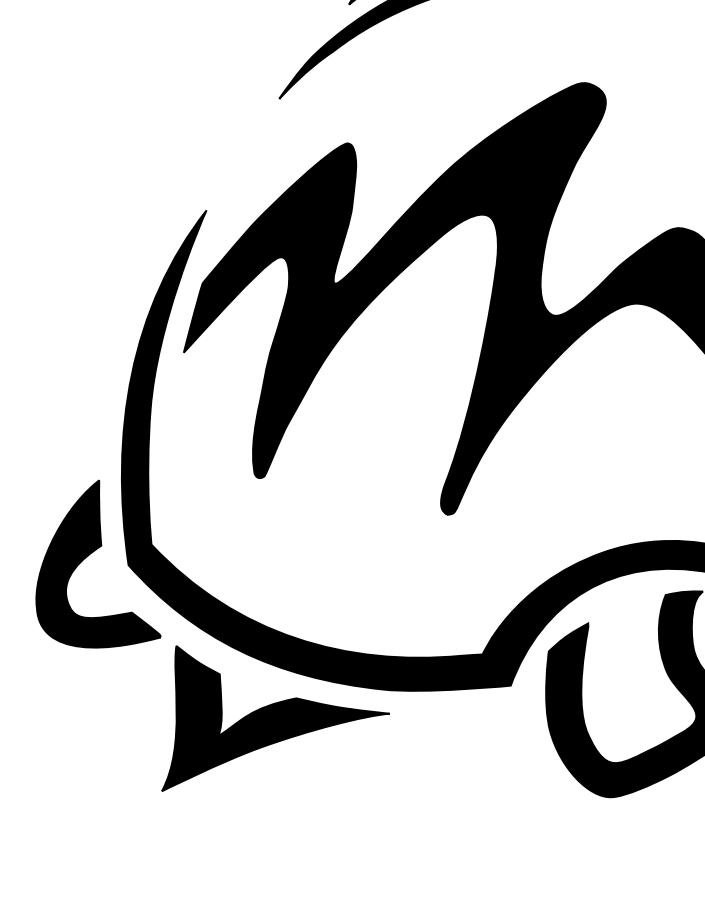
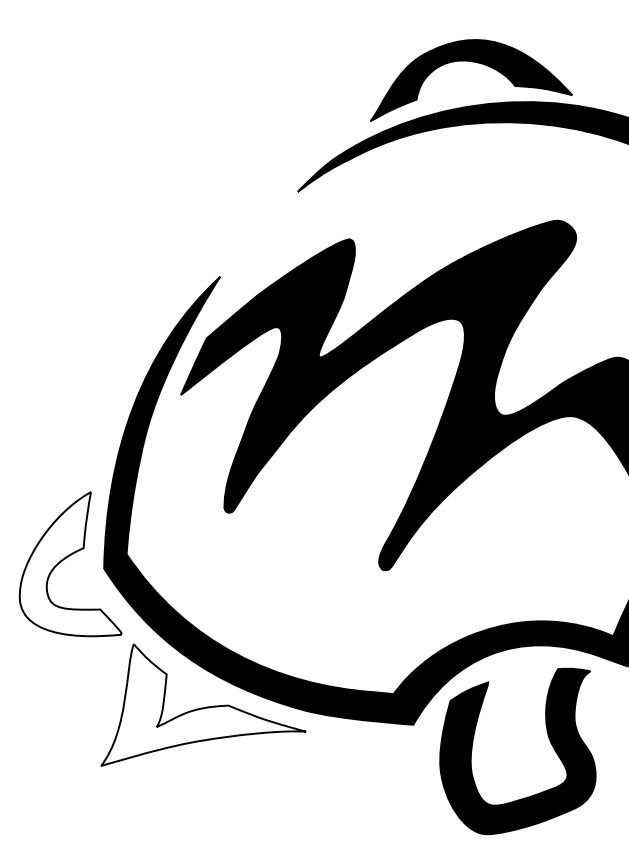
fill: (89, 566) -> (70, 564), removed
fill: (267, 702) -> (203, 705), removed

